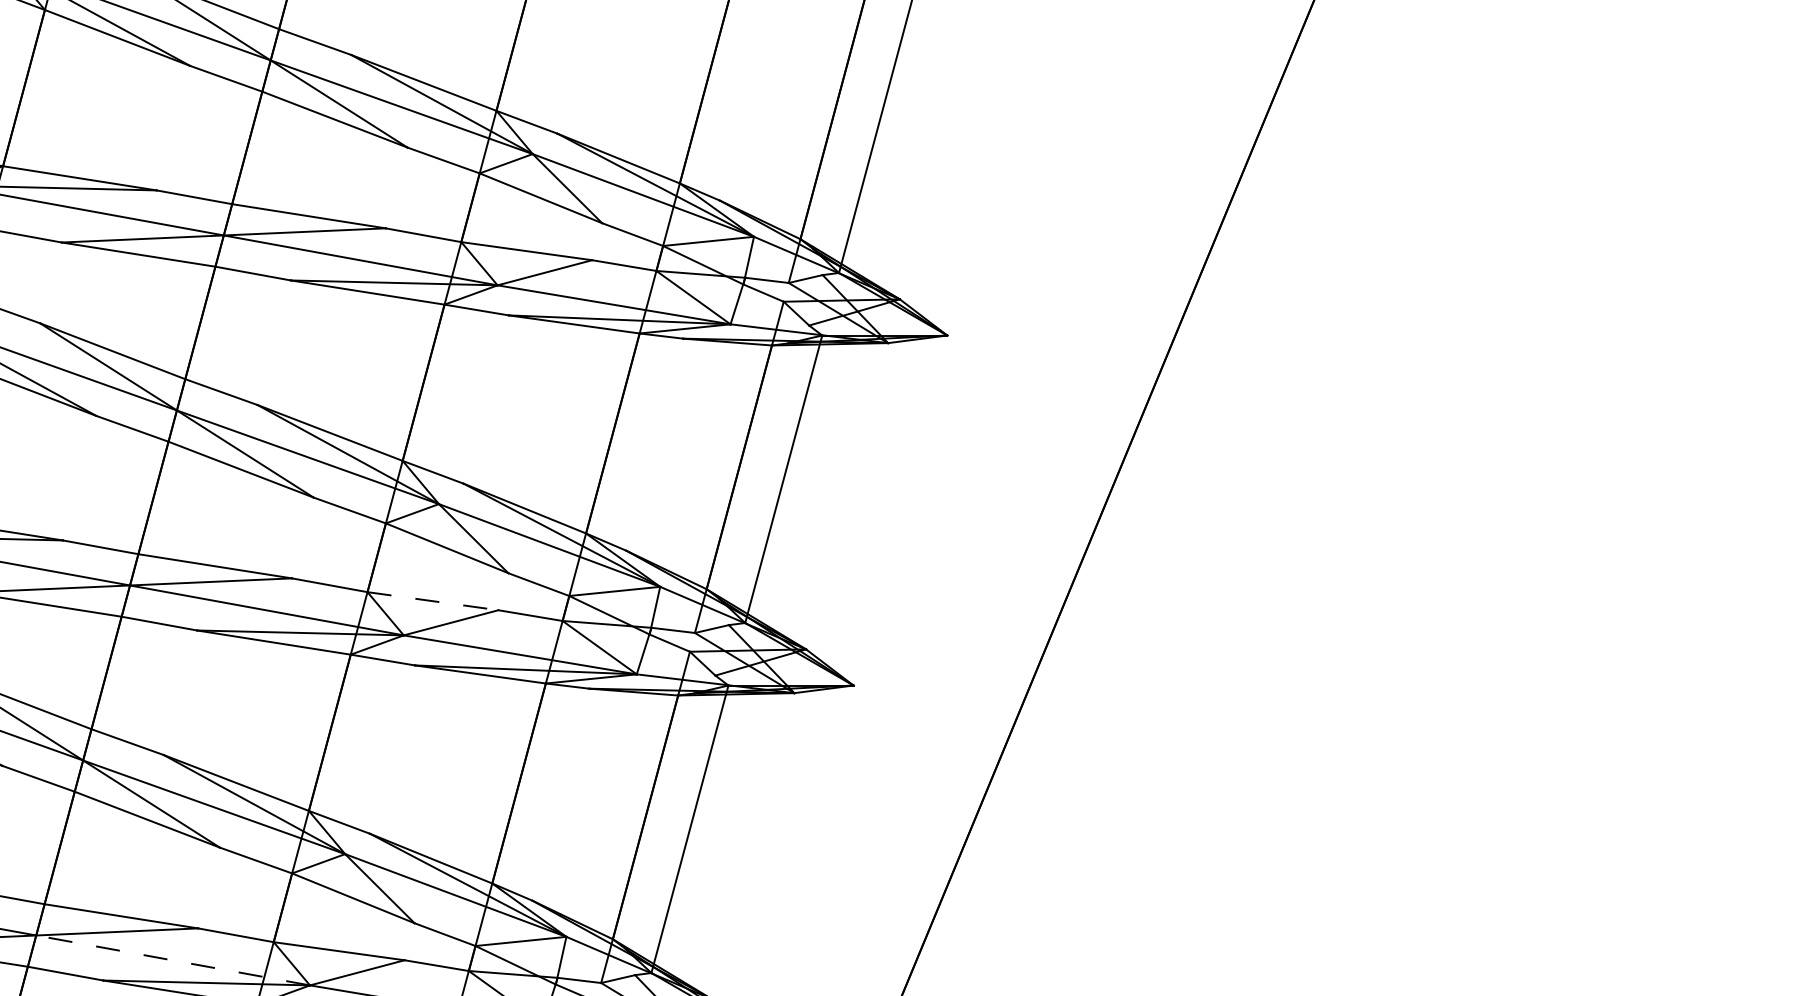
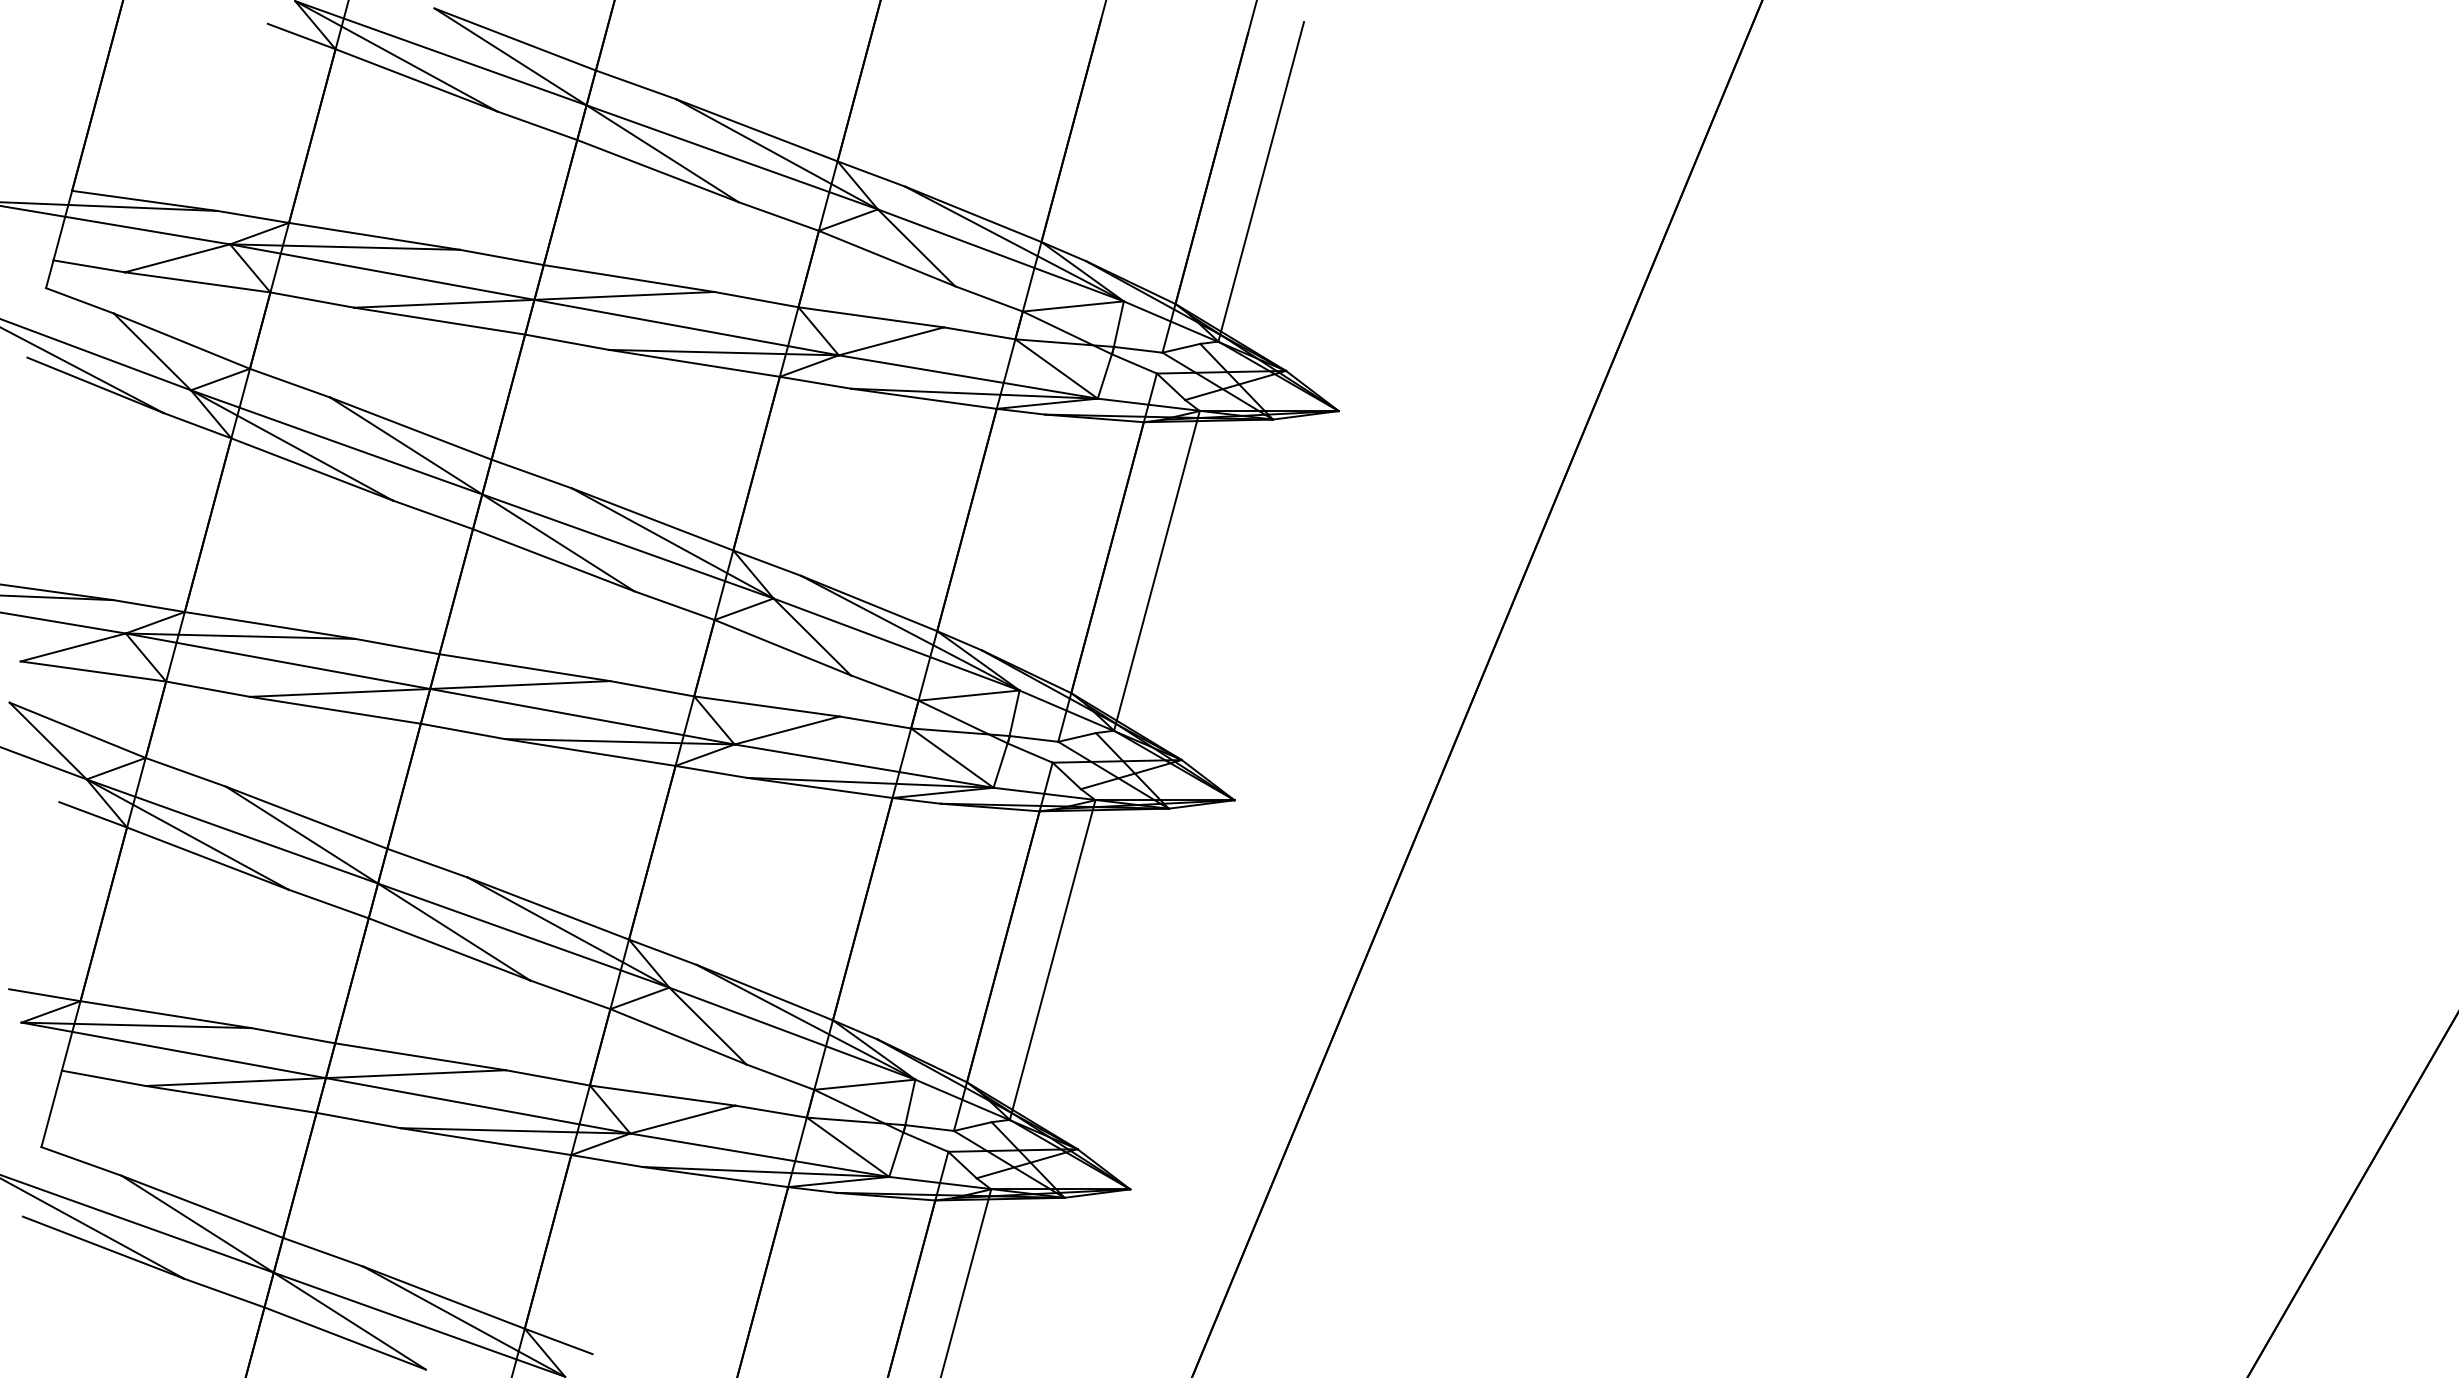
line: (433, 601) -> (767, 706), dashed -> solid
line: (173, 960) -> (478, 1105), dashed -> solid

